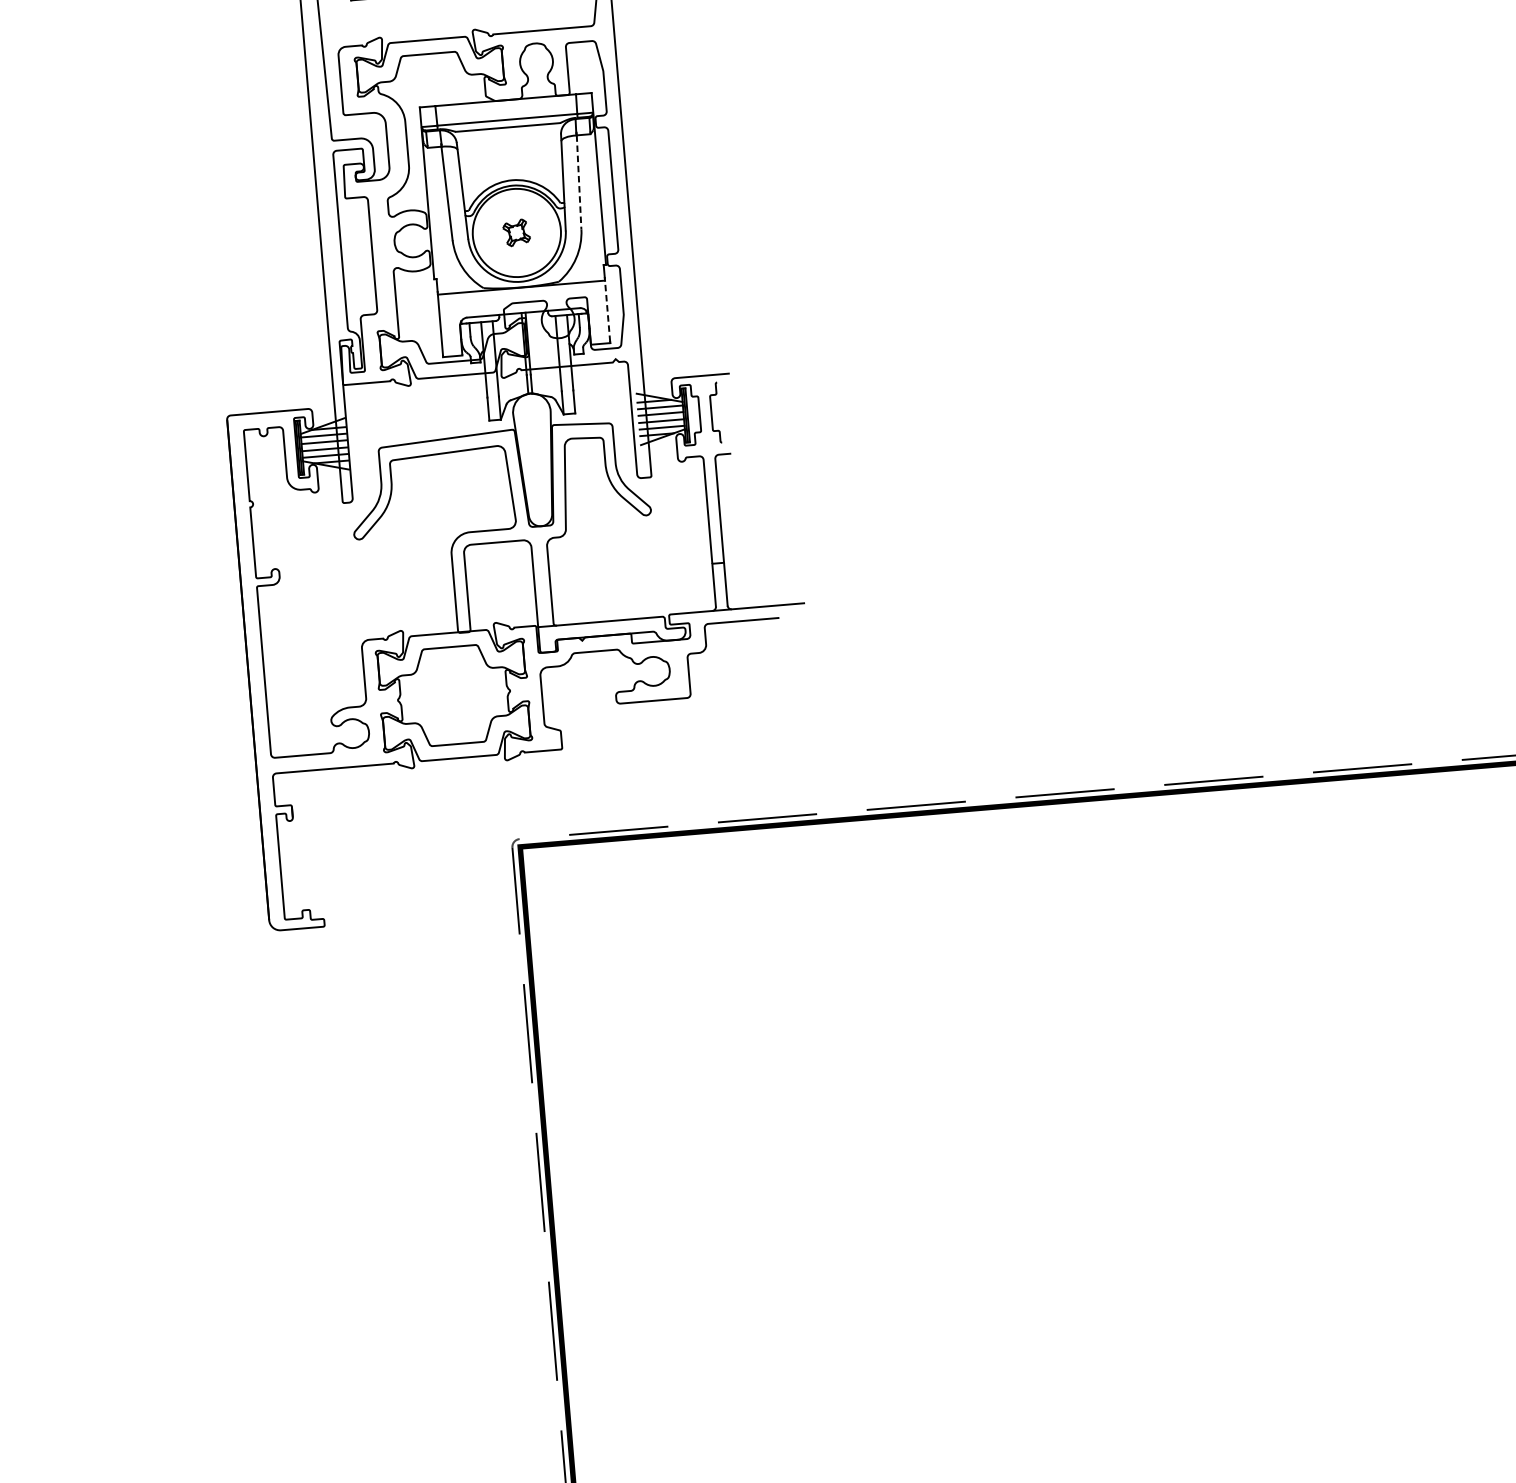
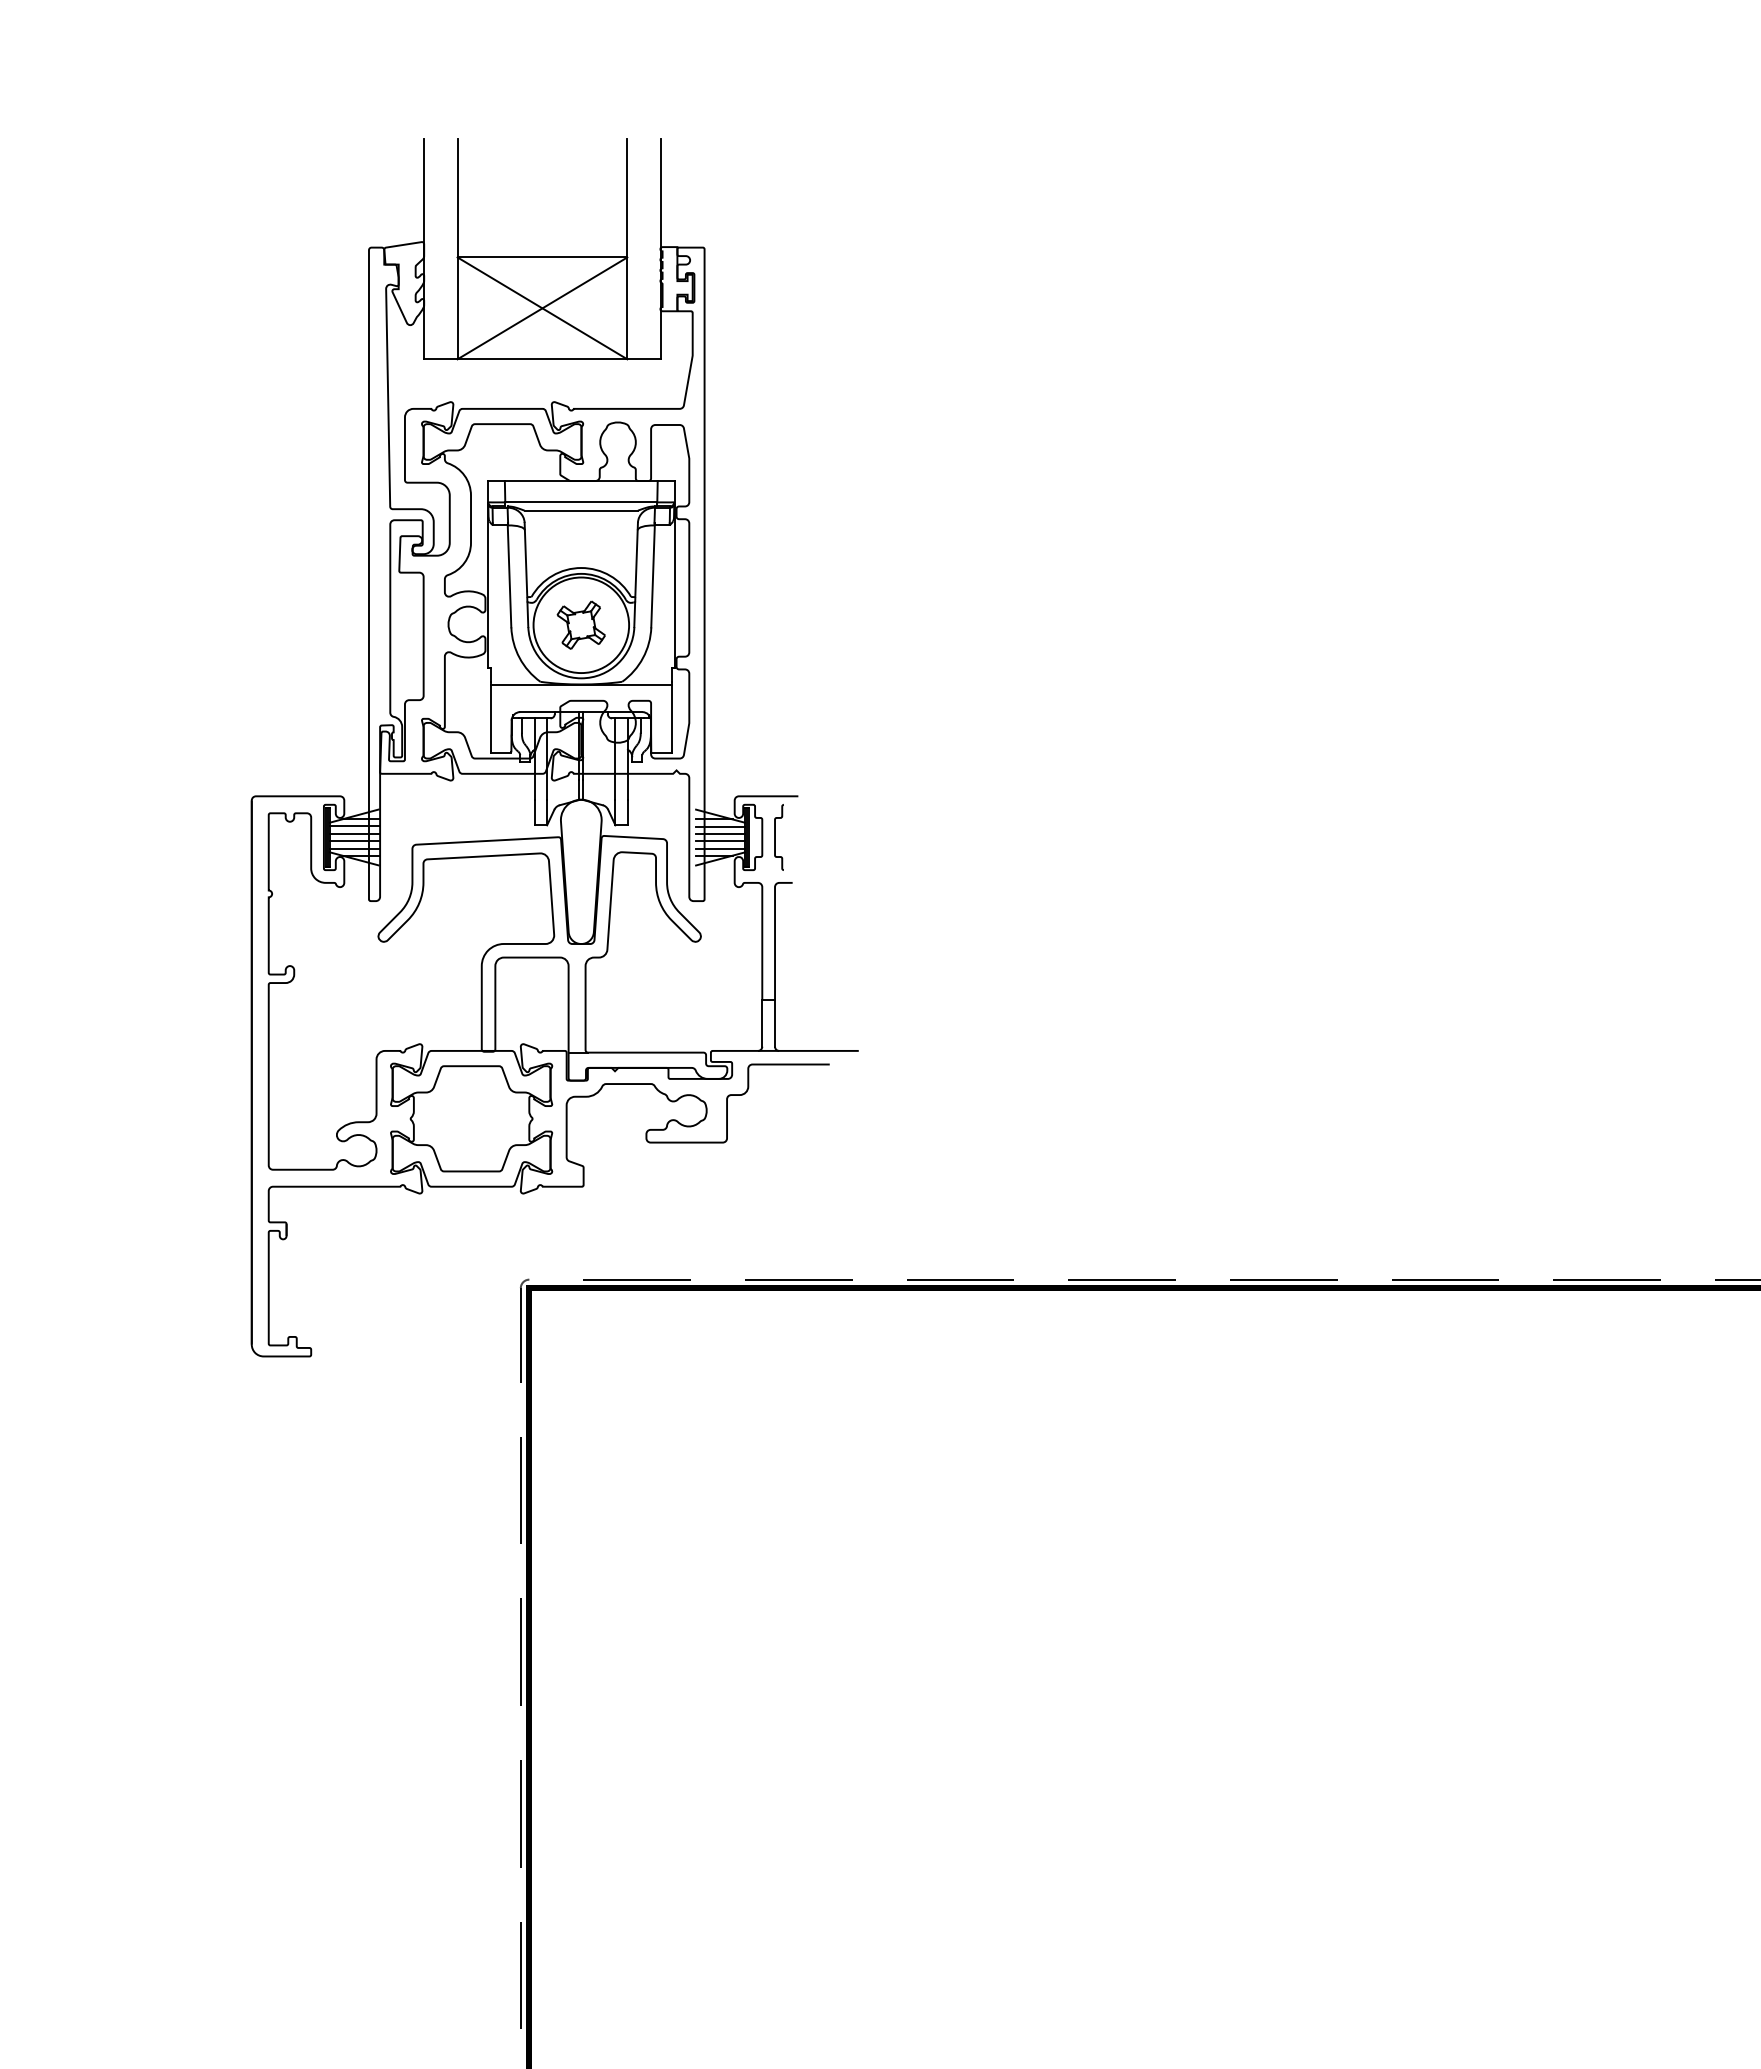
line: (579, 182) -> (653, 576), dashed -> solid
part: (516, 232) -> (580, 624), size x1.67
line: (607, 310) -> (672, 717), dashed -> solid

